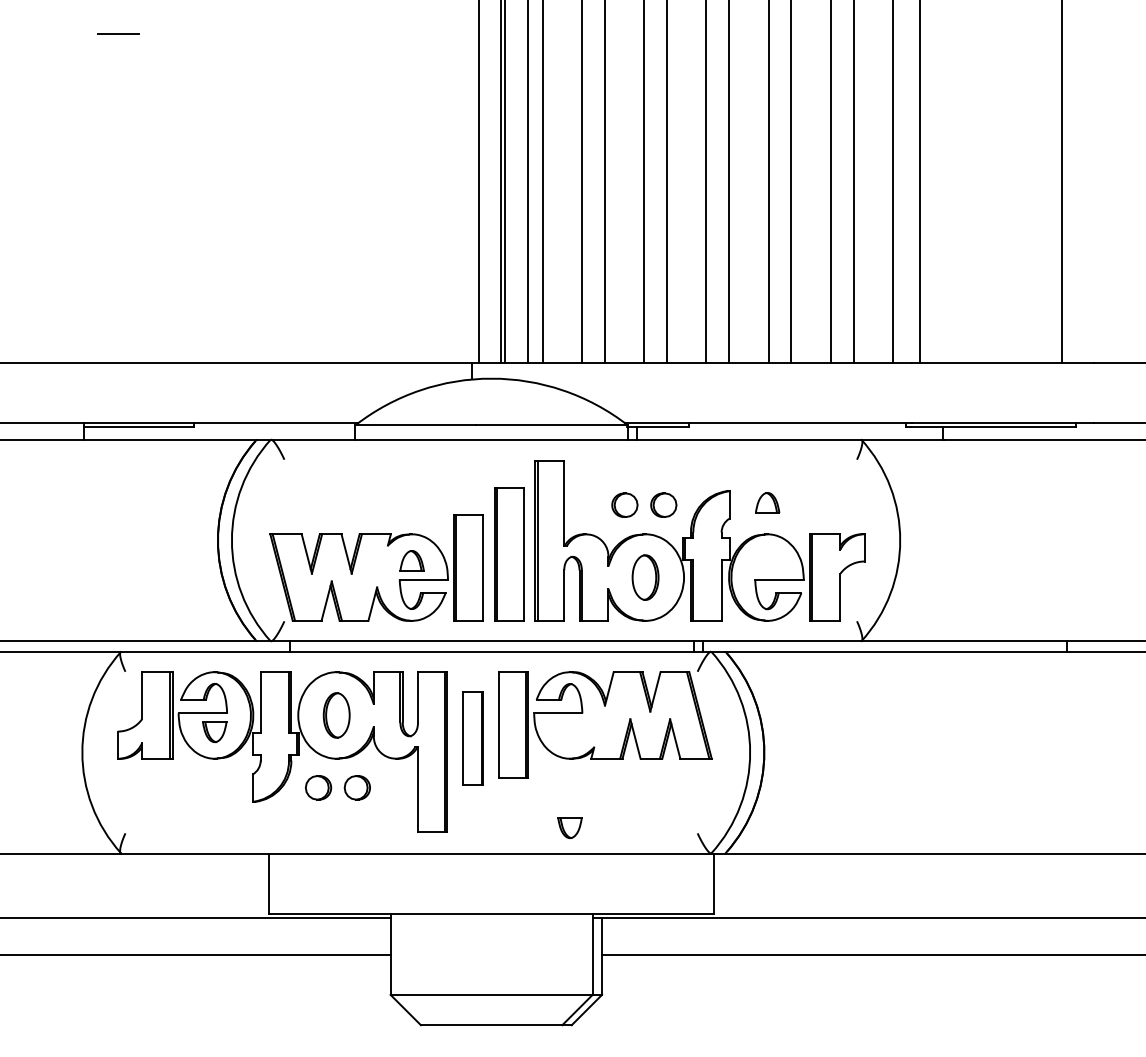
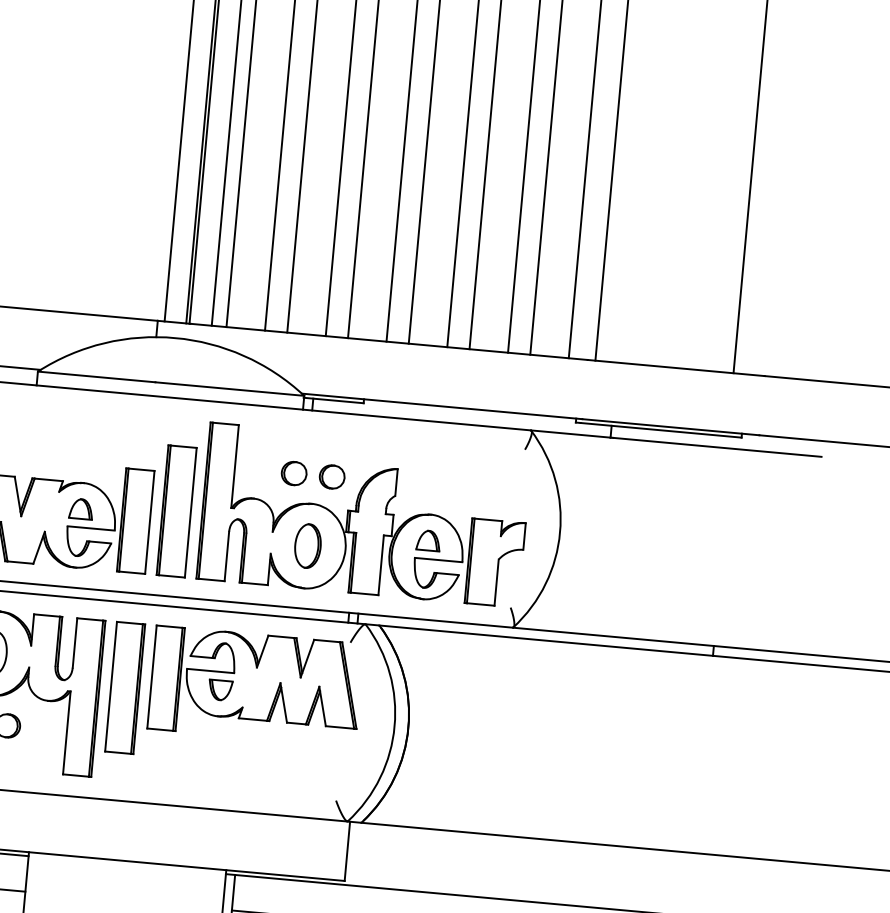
part: (767, 502) -> (428, 540), moved
part: (473, 738) -> (125, 688), size x1.43
part: (569, 827) -> (219, 689), moved

